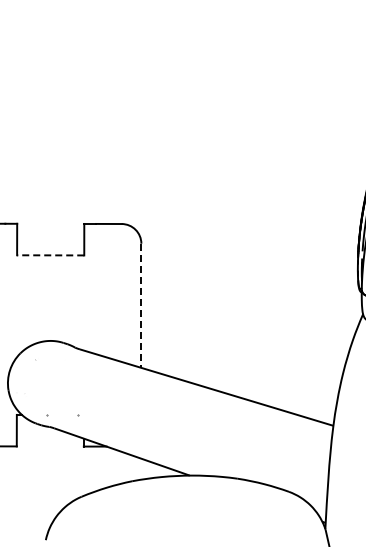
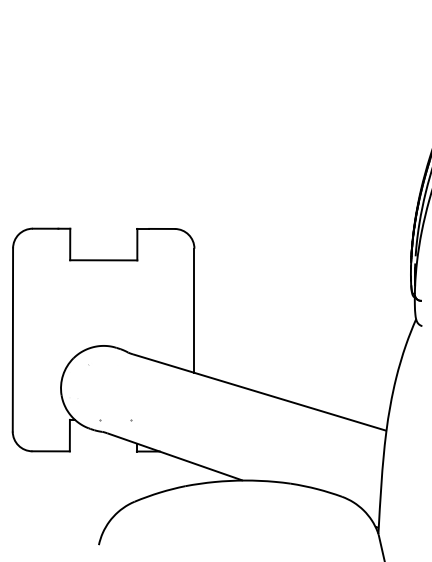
line: (50, 255) -> (103, 260), dashed -> solid
line: (141, 306) -> (194, 311), dashed -> solid

